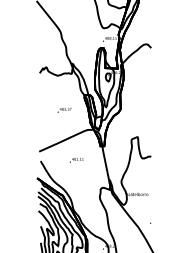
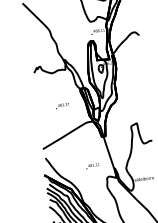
text: (76, 160) -> (92, 166), moved

